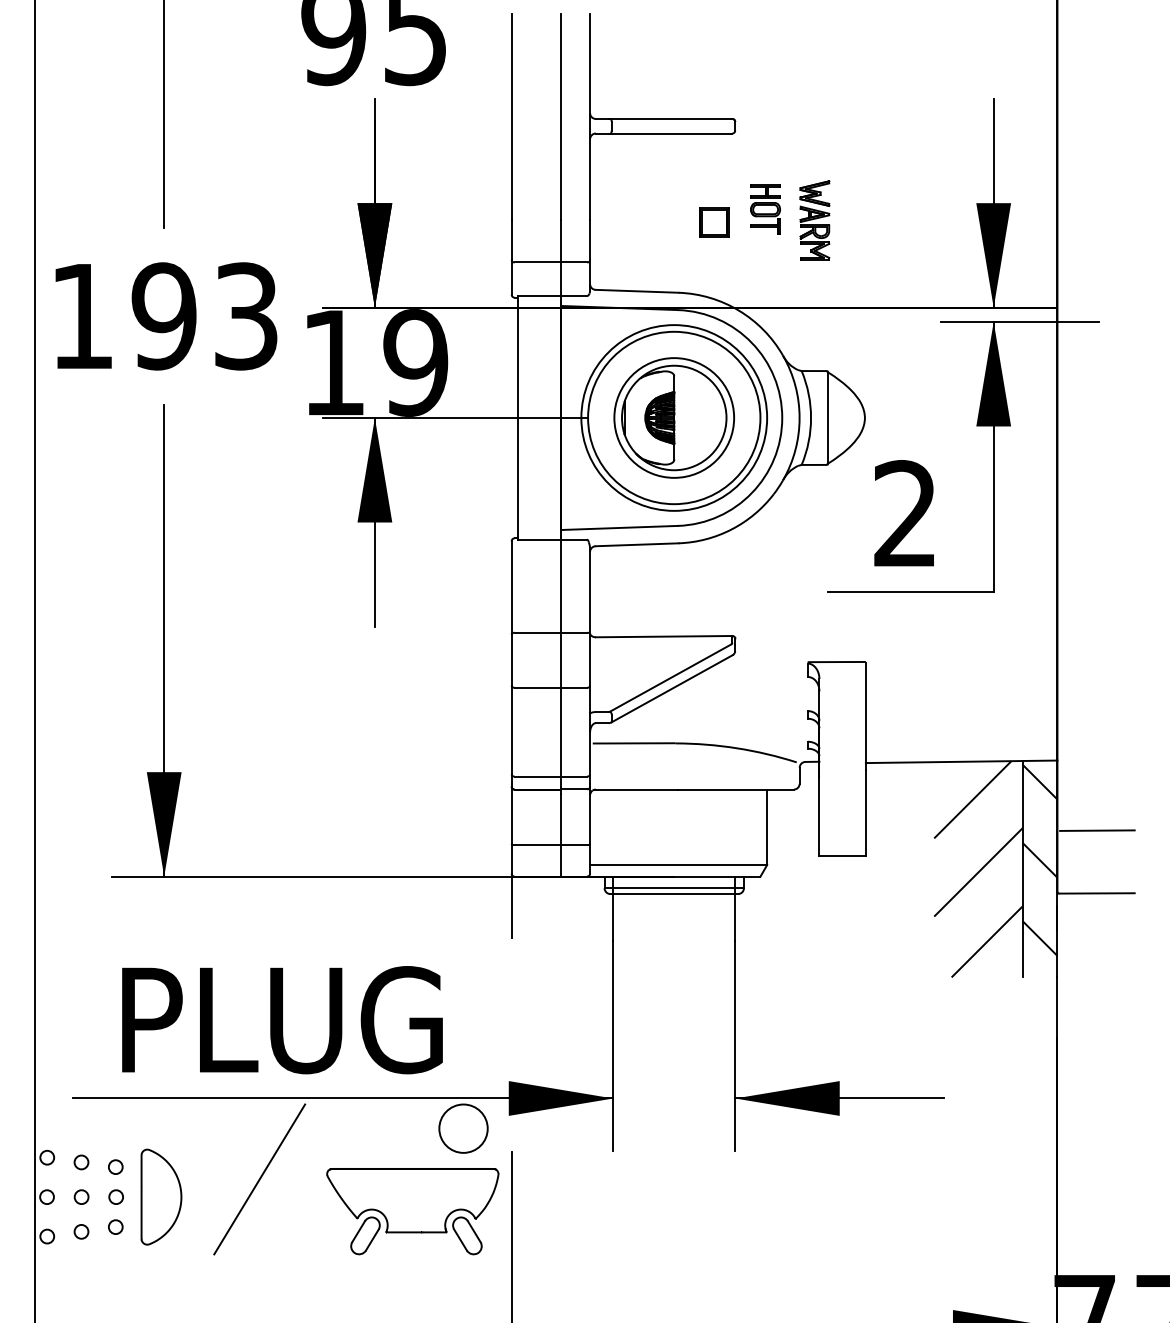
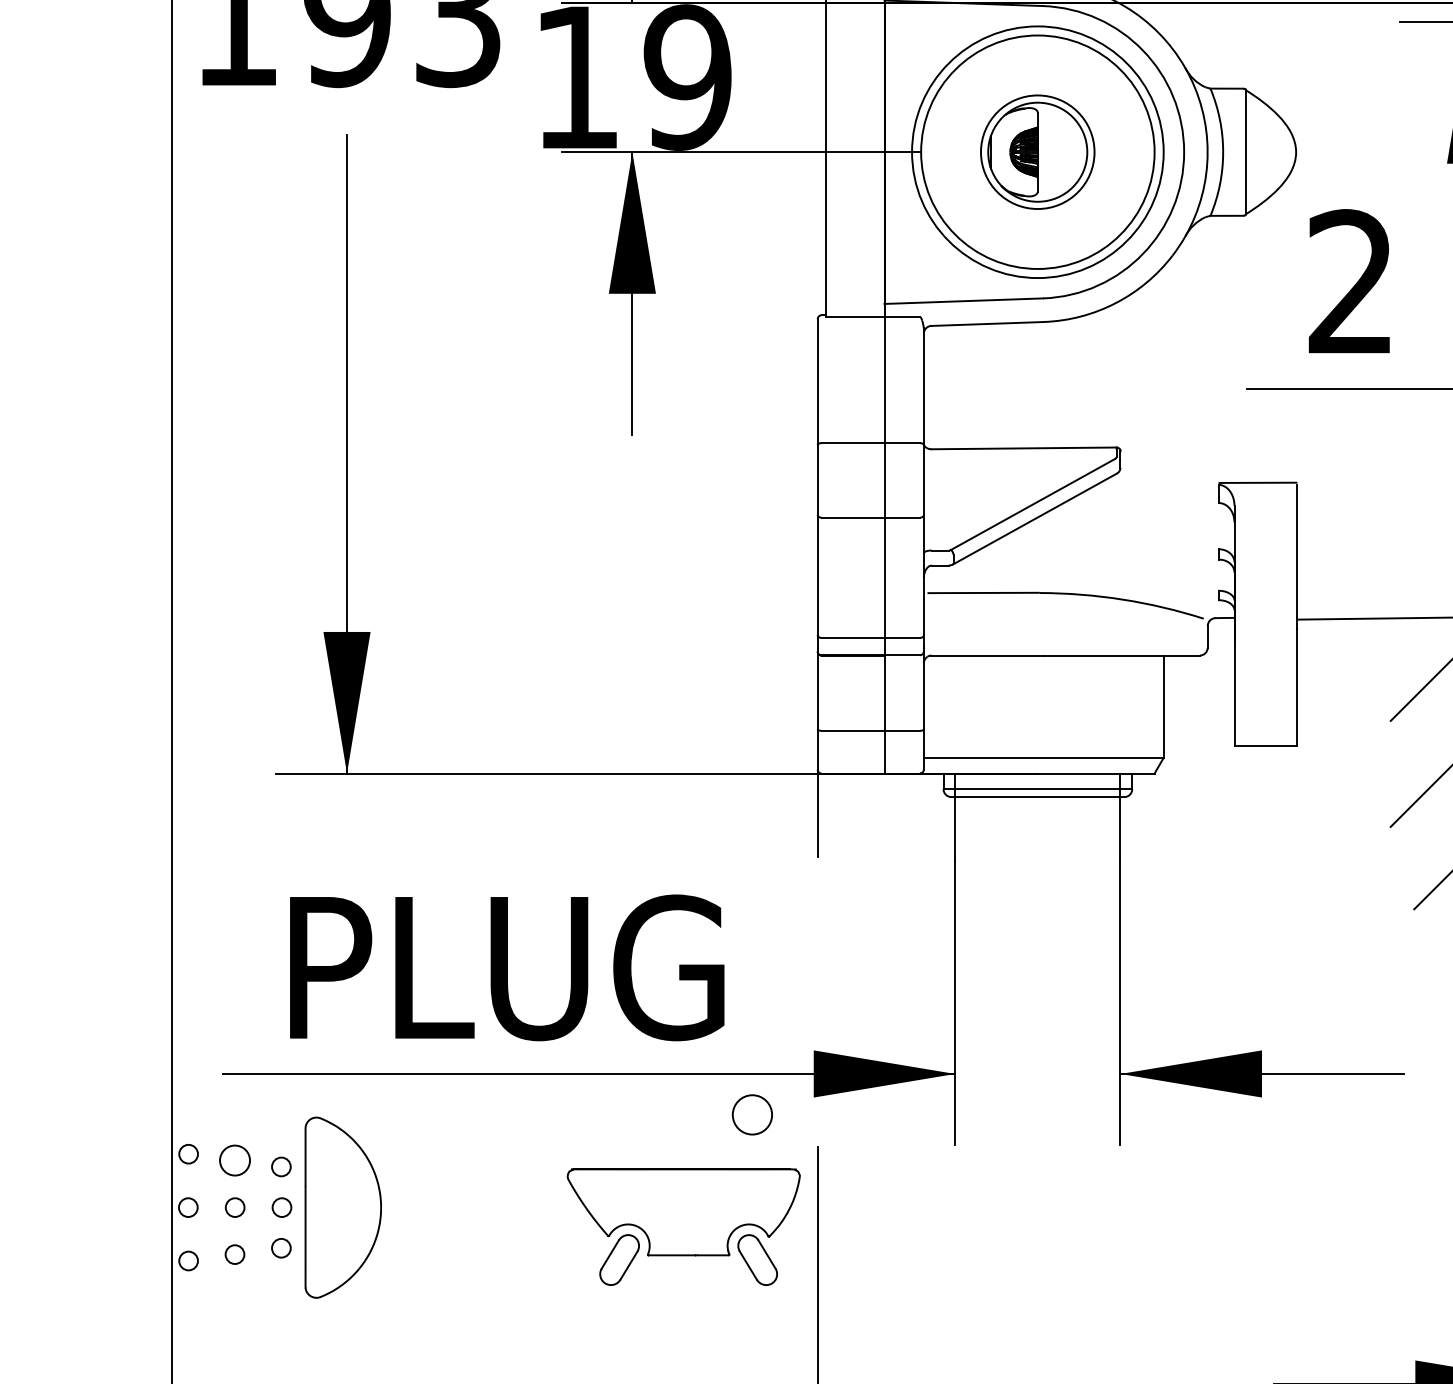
part: (673, 417) -> (1036, 151), size x0.7
circle: (463, 1128) -> (752, 1114), size x0.6
circle: (81, 1162) -> (234, 1160), size x1.6
line: (259, 1179) -> (476, 1183), removed
part: (161, 1196) -> (343, 1206), size x1.4

